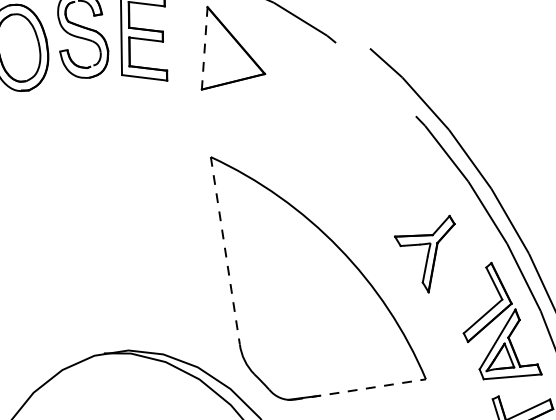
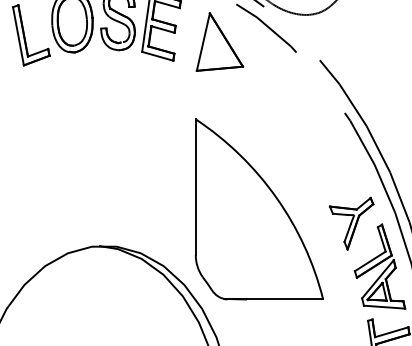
line: (204, 48) -> (203, 42), dashed -> solid
line: (225, 251) -> (195, 187), dashed -> solid
part: (428, 255) -> (351, 223), moved
line: (359, 389) -> (275, 299), dashed -> solid

